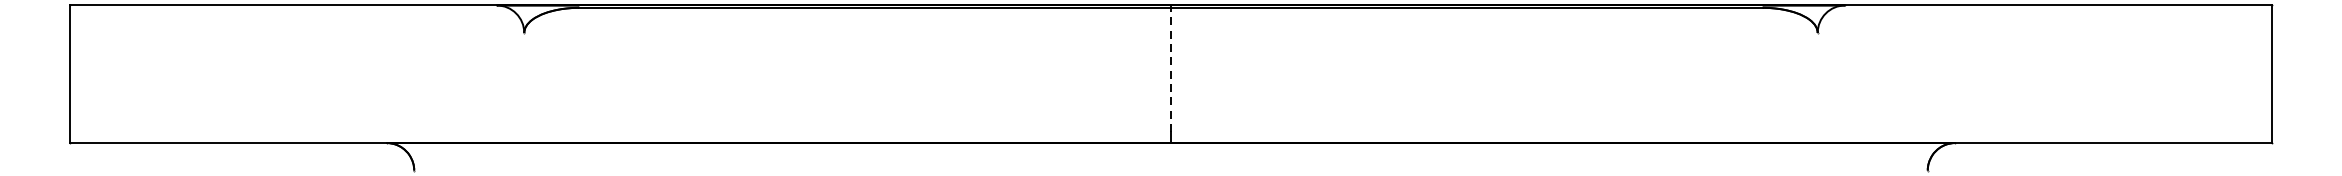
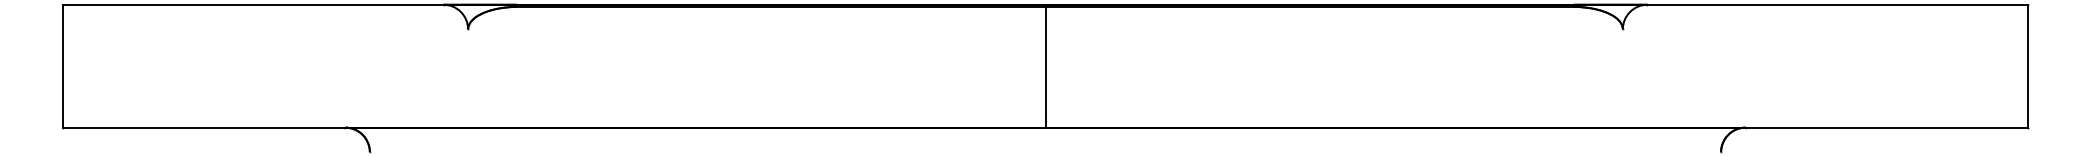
line: (1171, 68) -> (1045, 61), dashed -> solid

